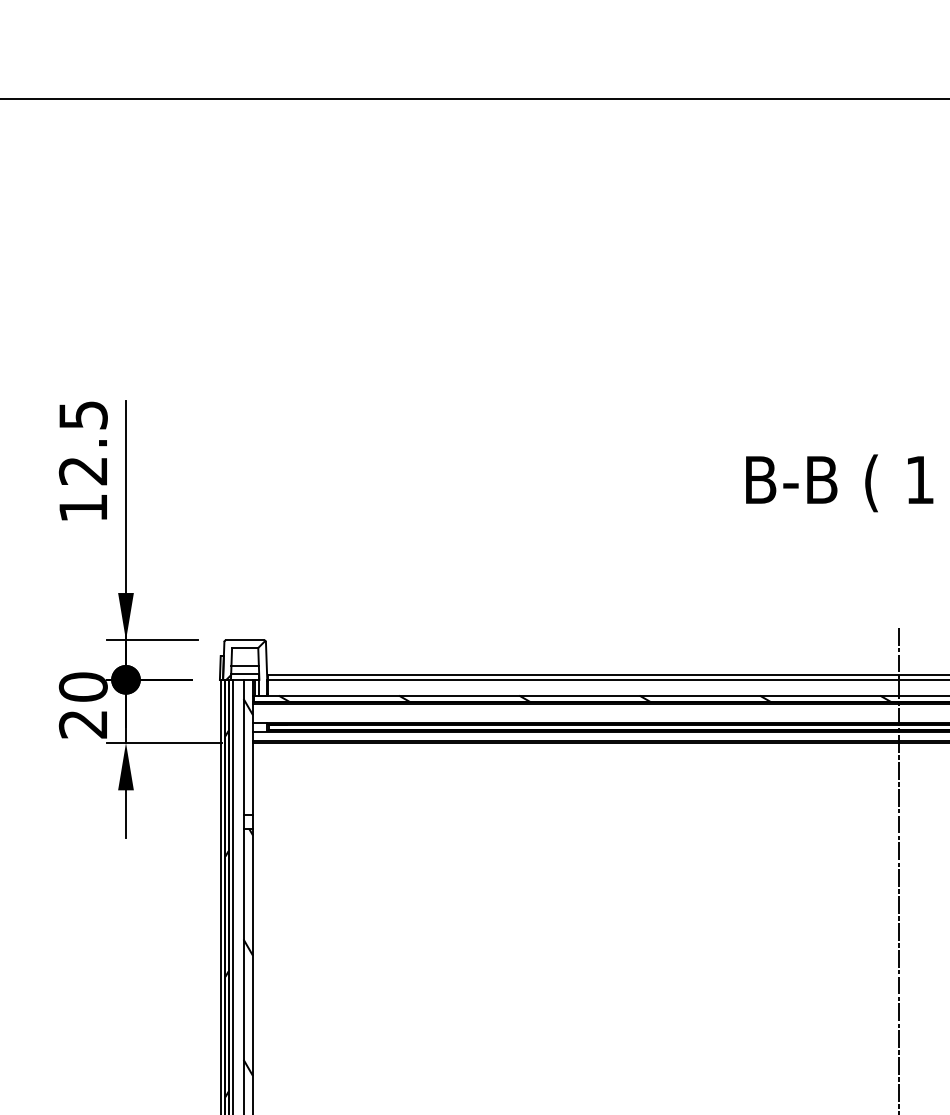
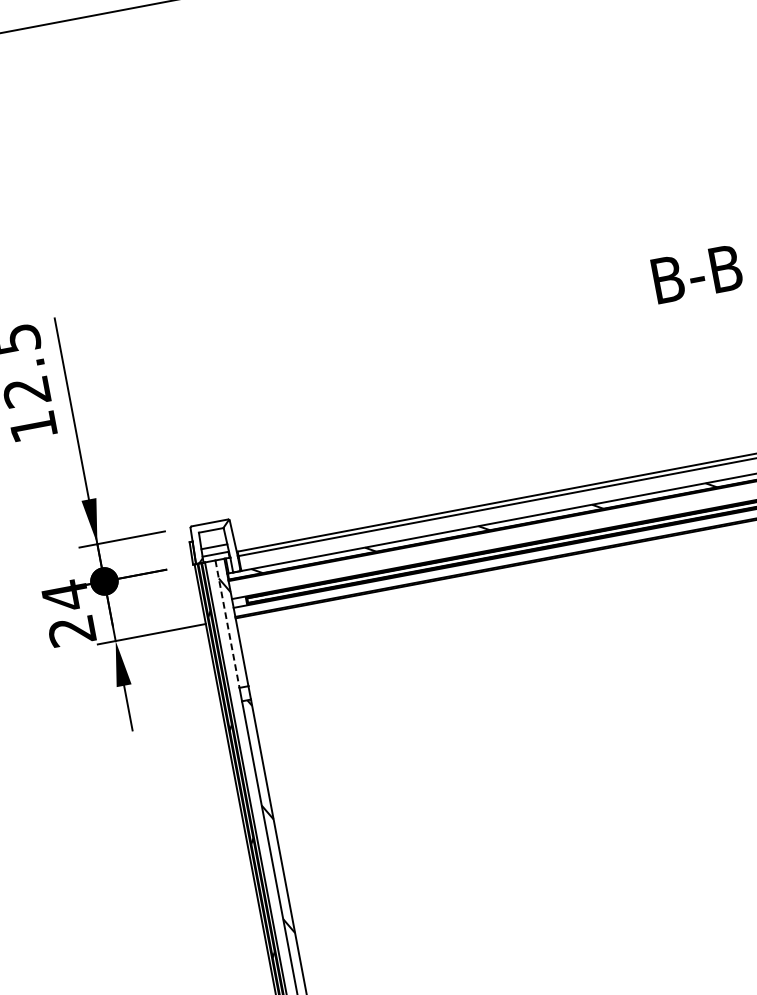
text: (82, 686) -> (64, 595), 20 -> 24
line: (243, 747) -> (227, 624), solid -> dashed

